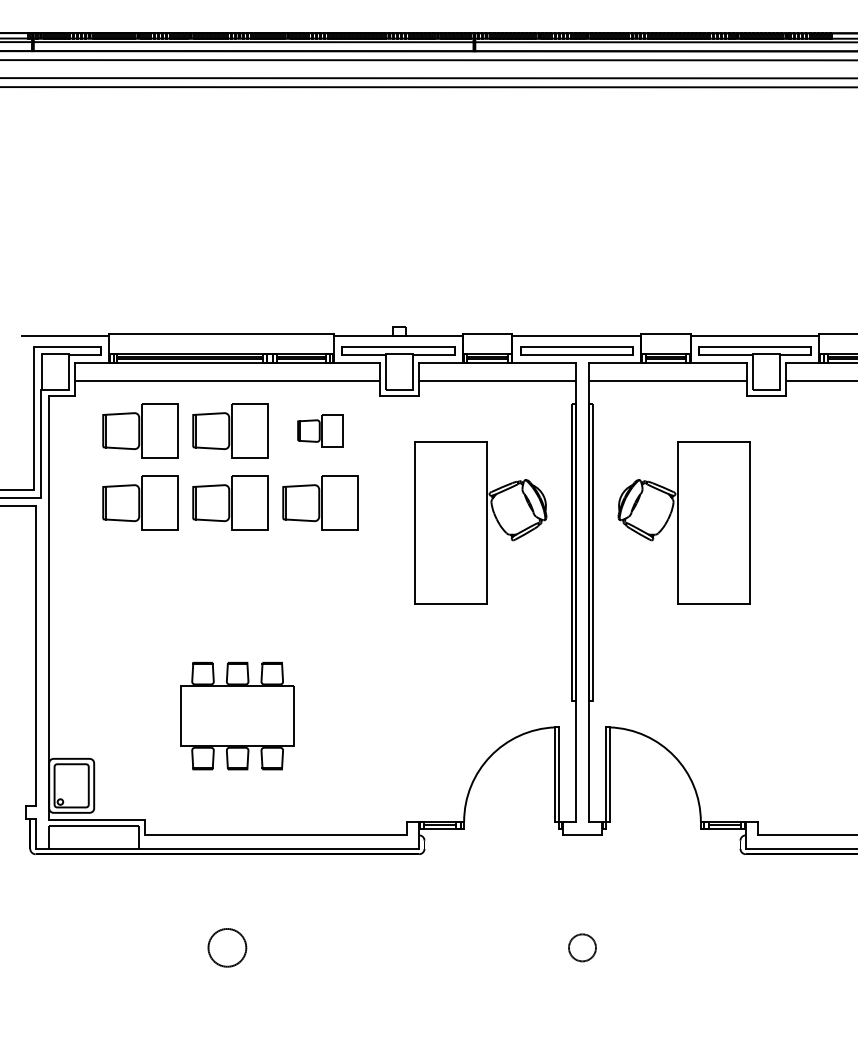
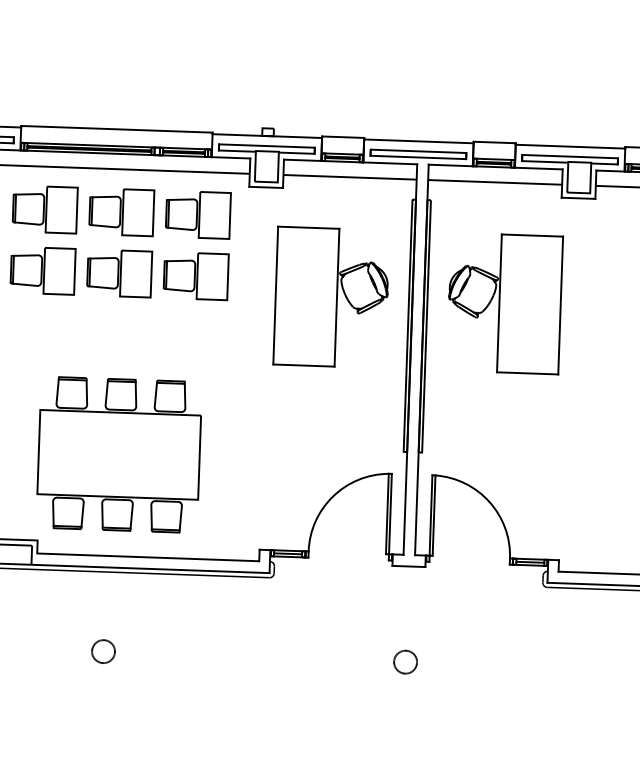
part: (320, 430) -> (198, 214), size x1.67
part: (237, 715) -> (119, 454), size x1.67
circle: (226, 947) -> (102, 651), size x0.71

